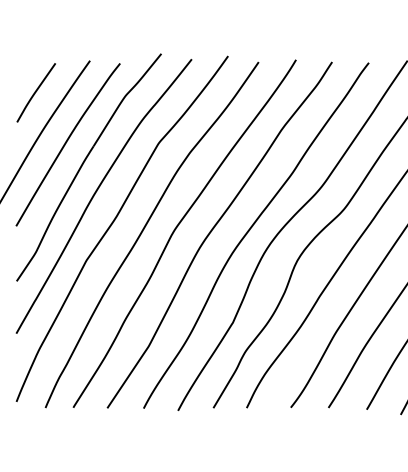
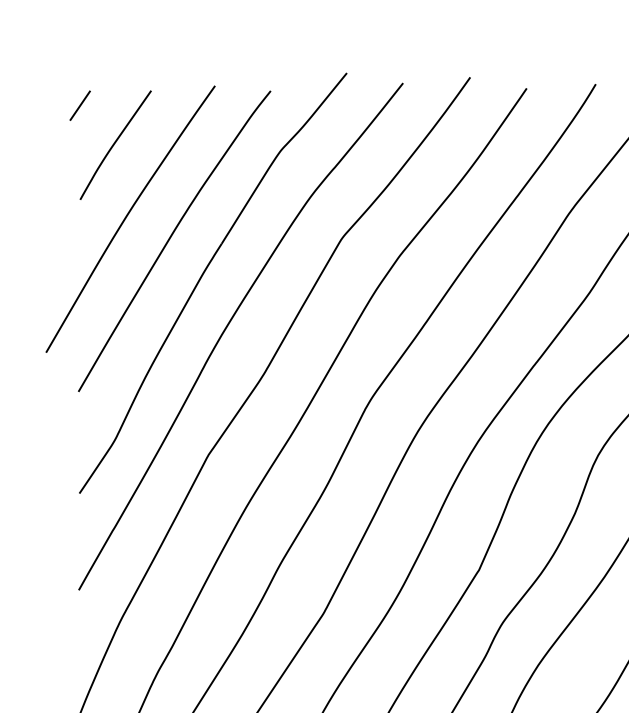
line: (16, 71) -> (79, 105), added

